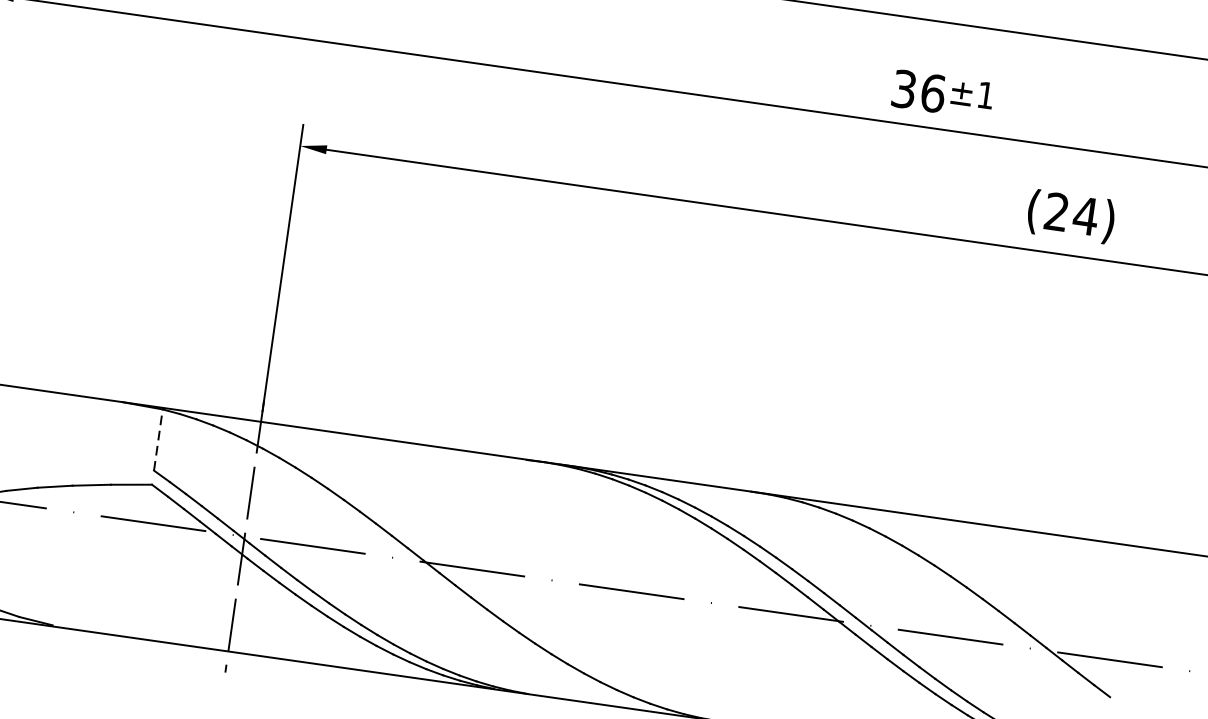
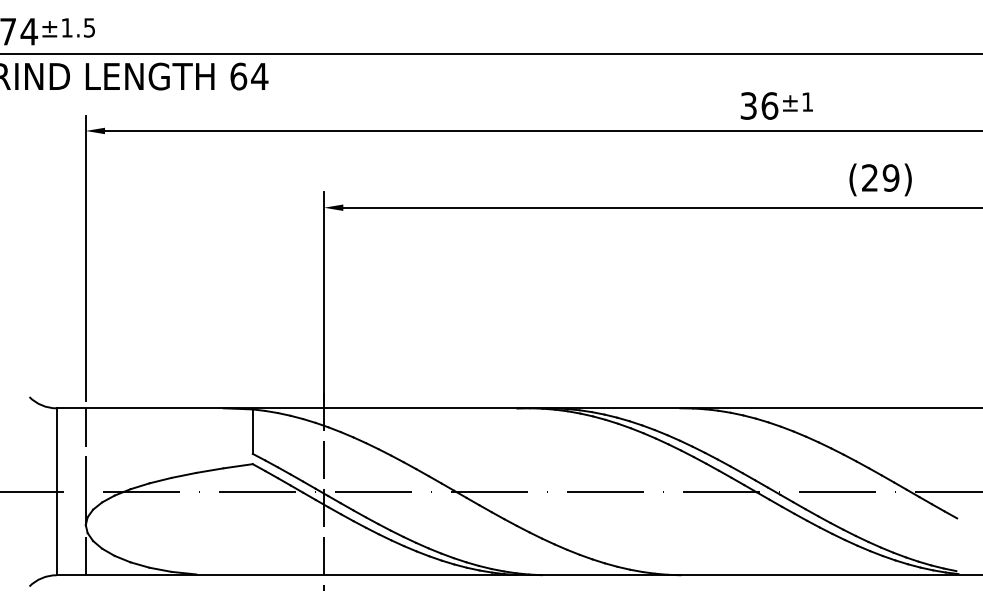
text: (1085, 215) -> (890, 177), (24) -> (29)
line: (158, 439) -> (252, 431), dashed -> solid

